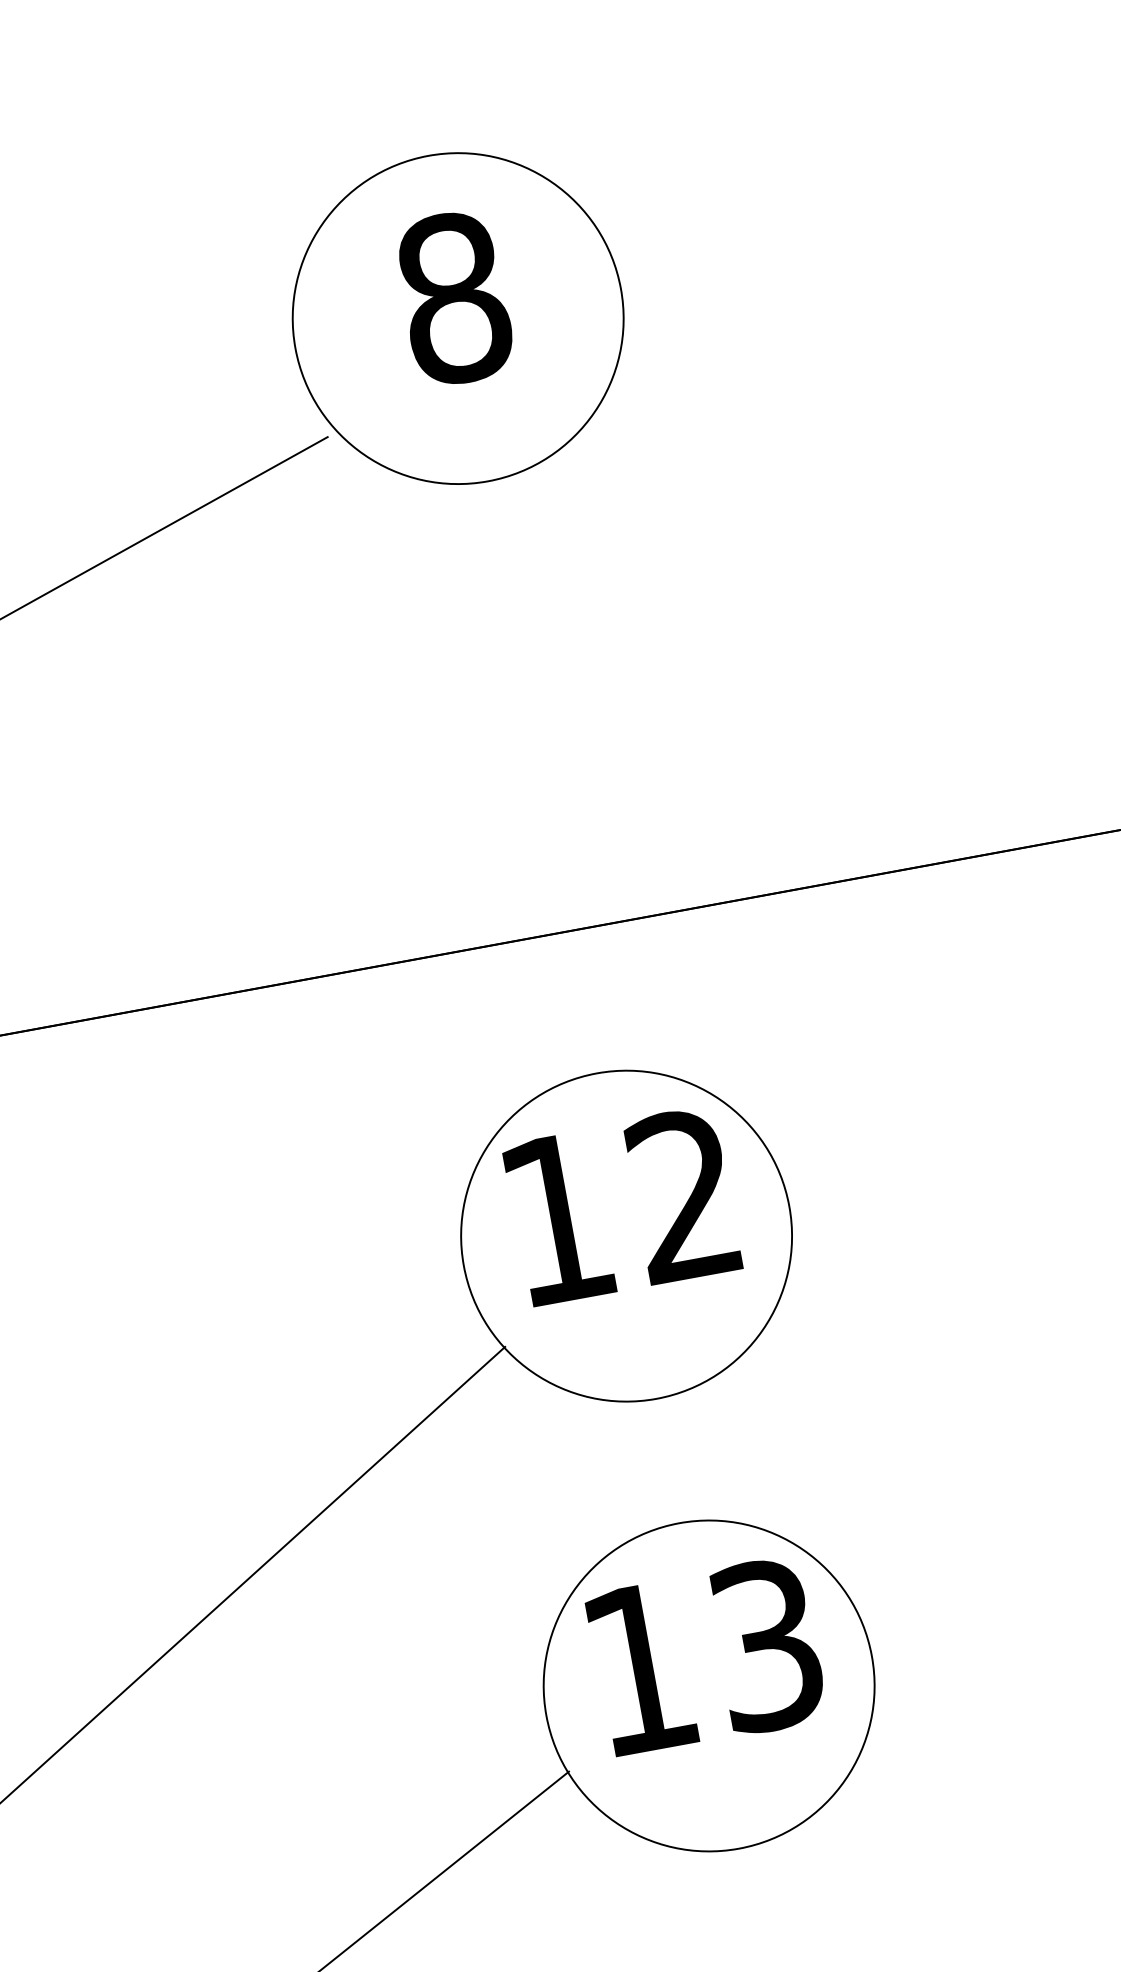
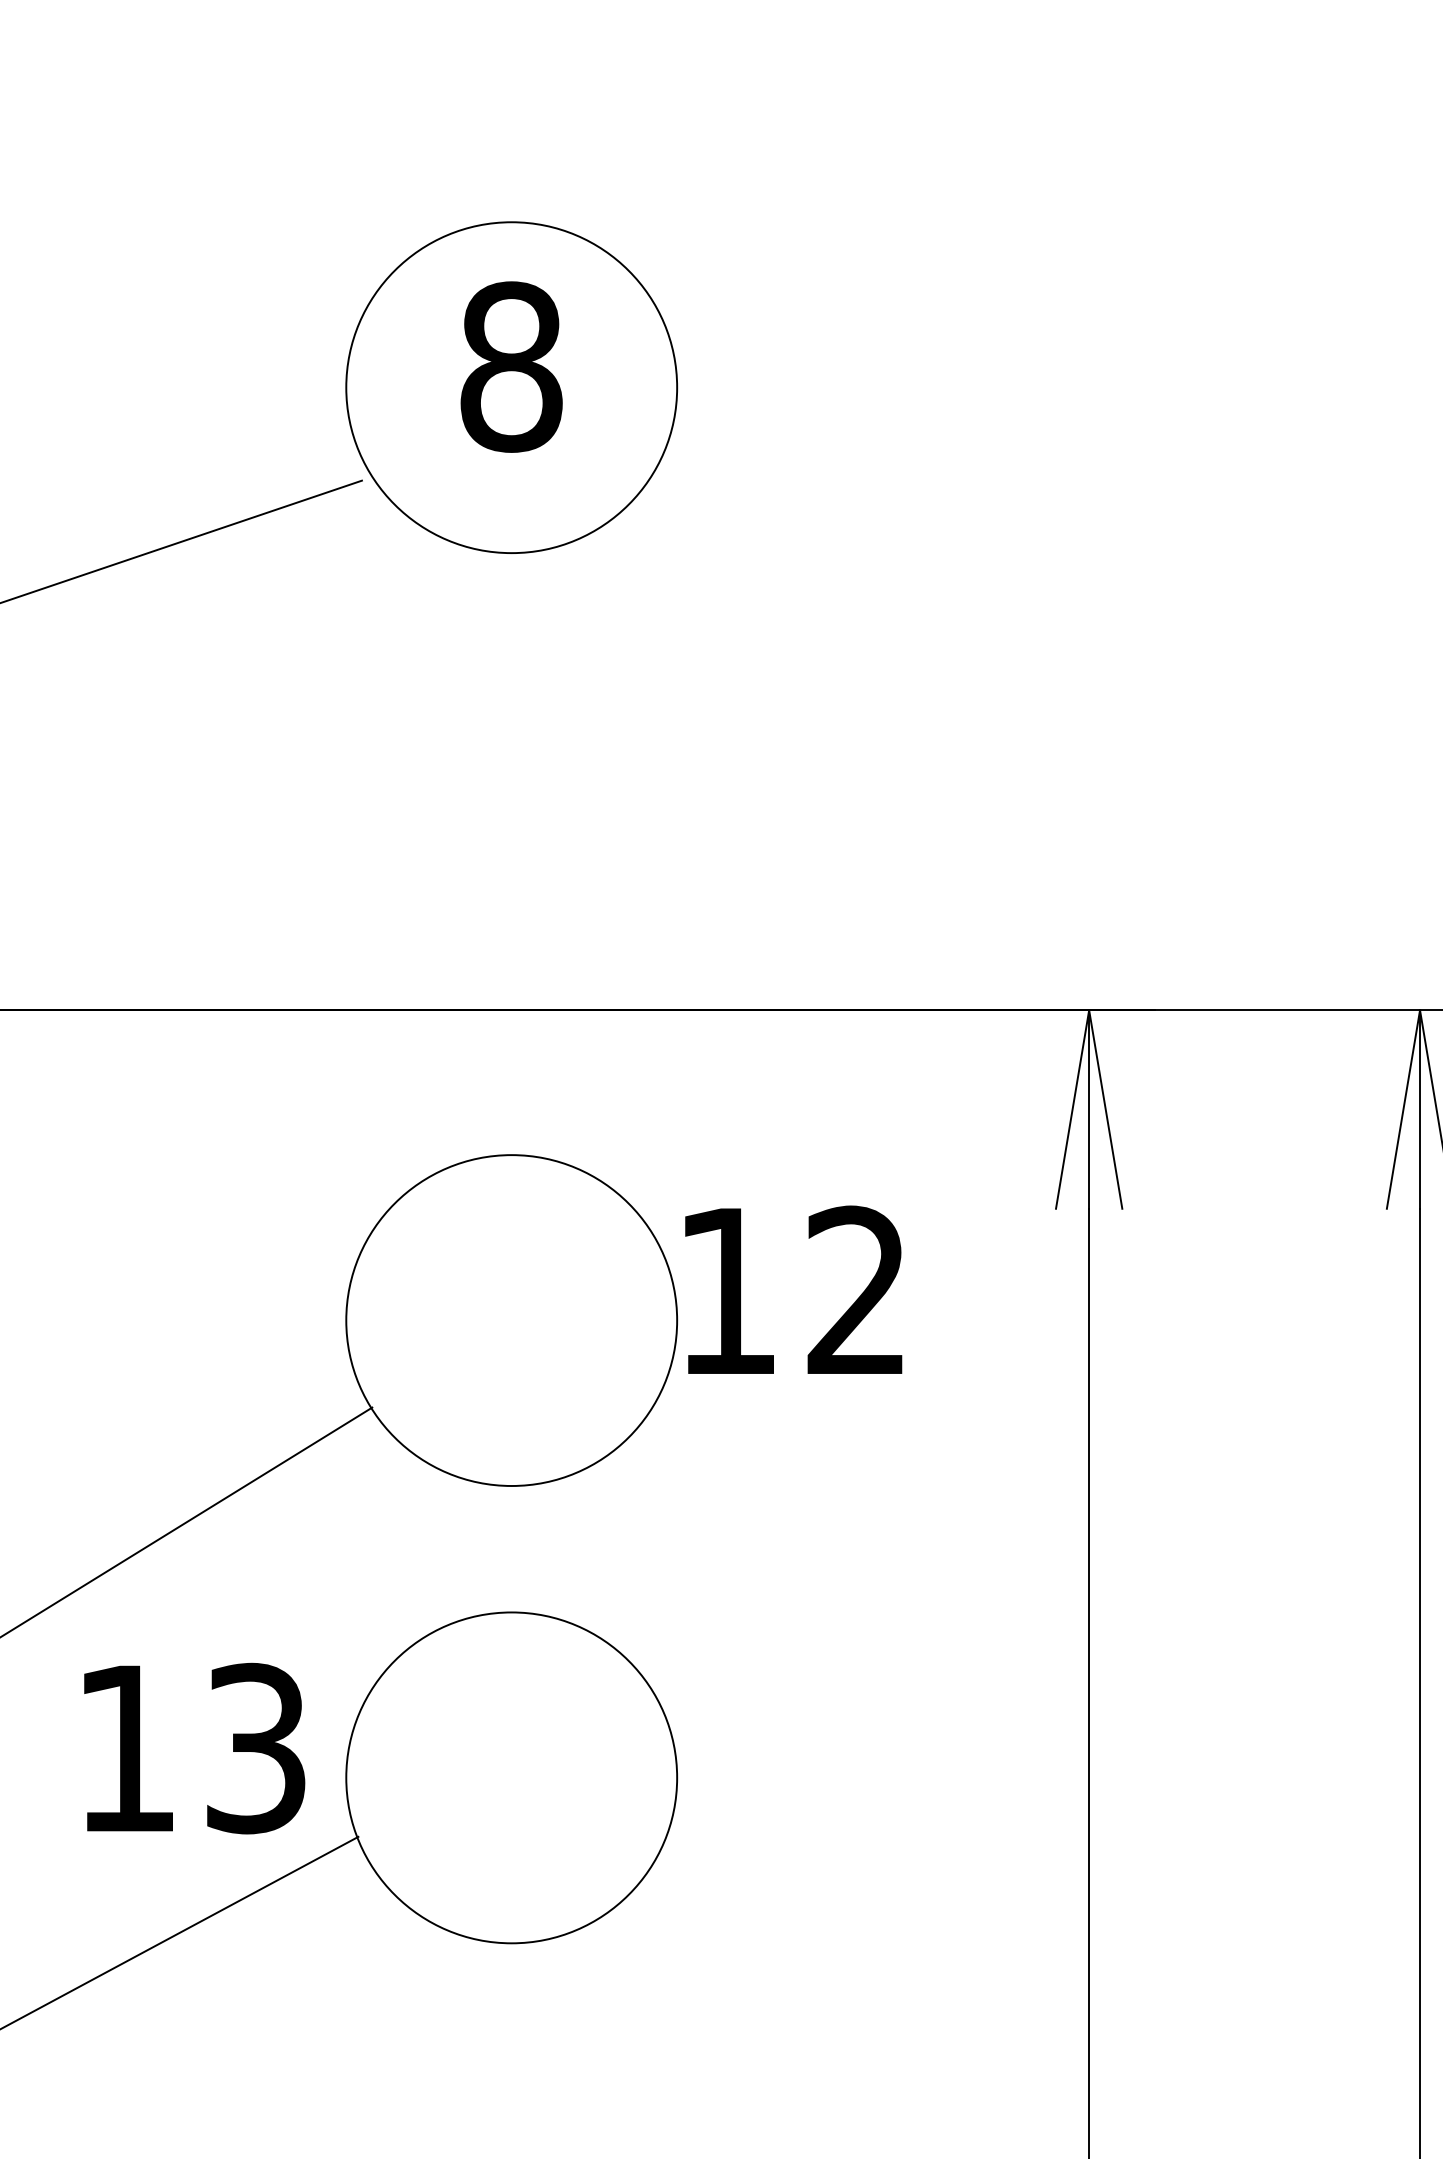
text: (621, 1205) -> (793, 1289), moved
text: (706, 1656) -> (194, 1748), moved

